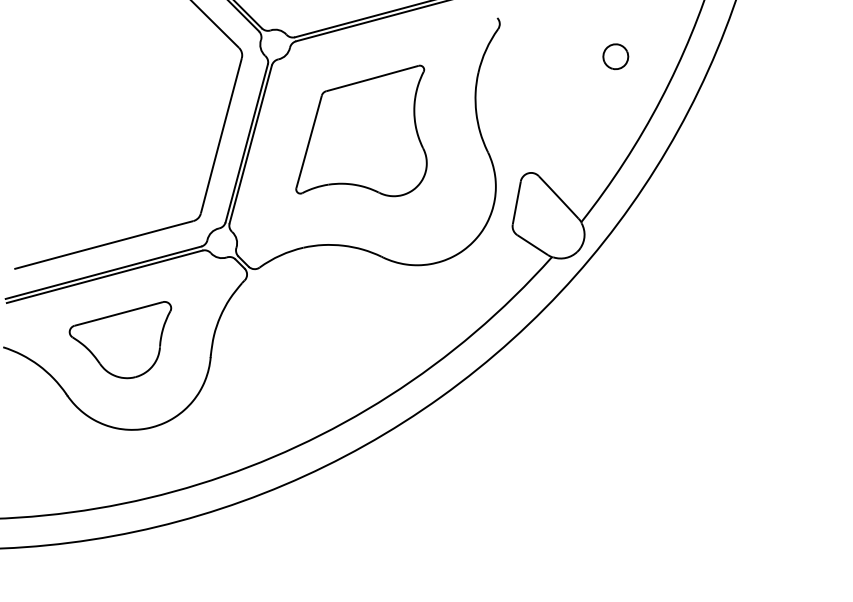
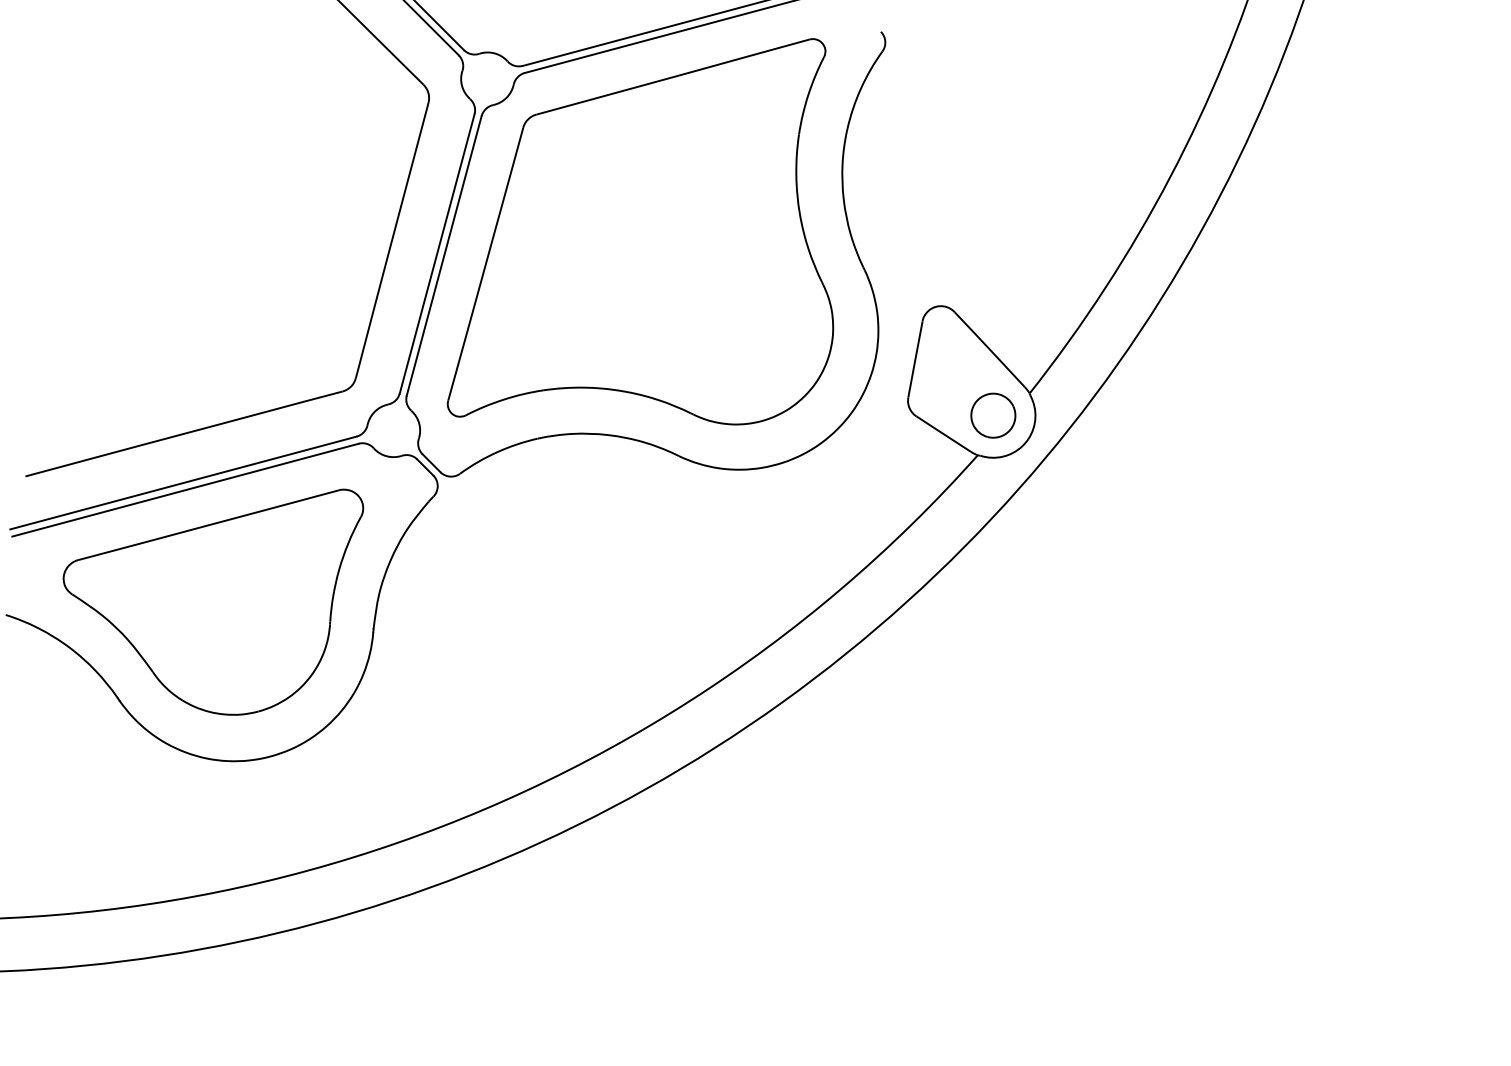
part: (615, 56) -> (992, 415), moved
part: (361, 130) -> (640, 231), size x1.67
part: (120, 339) -> (213, 601), size x1.67

